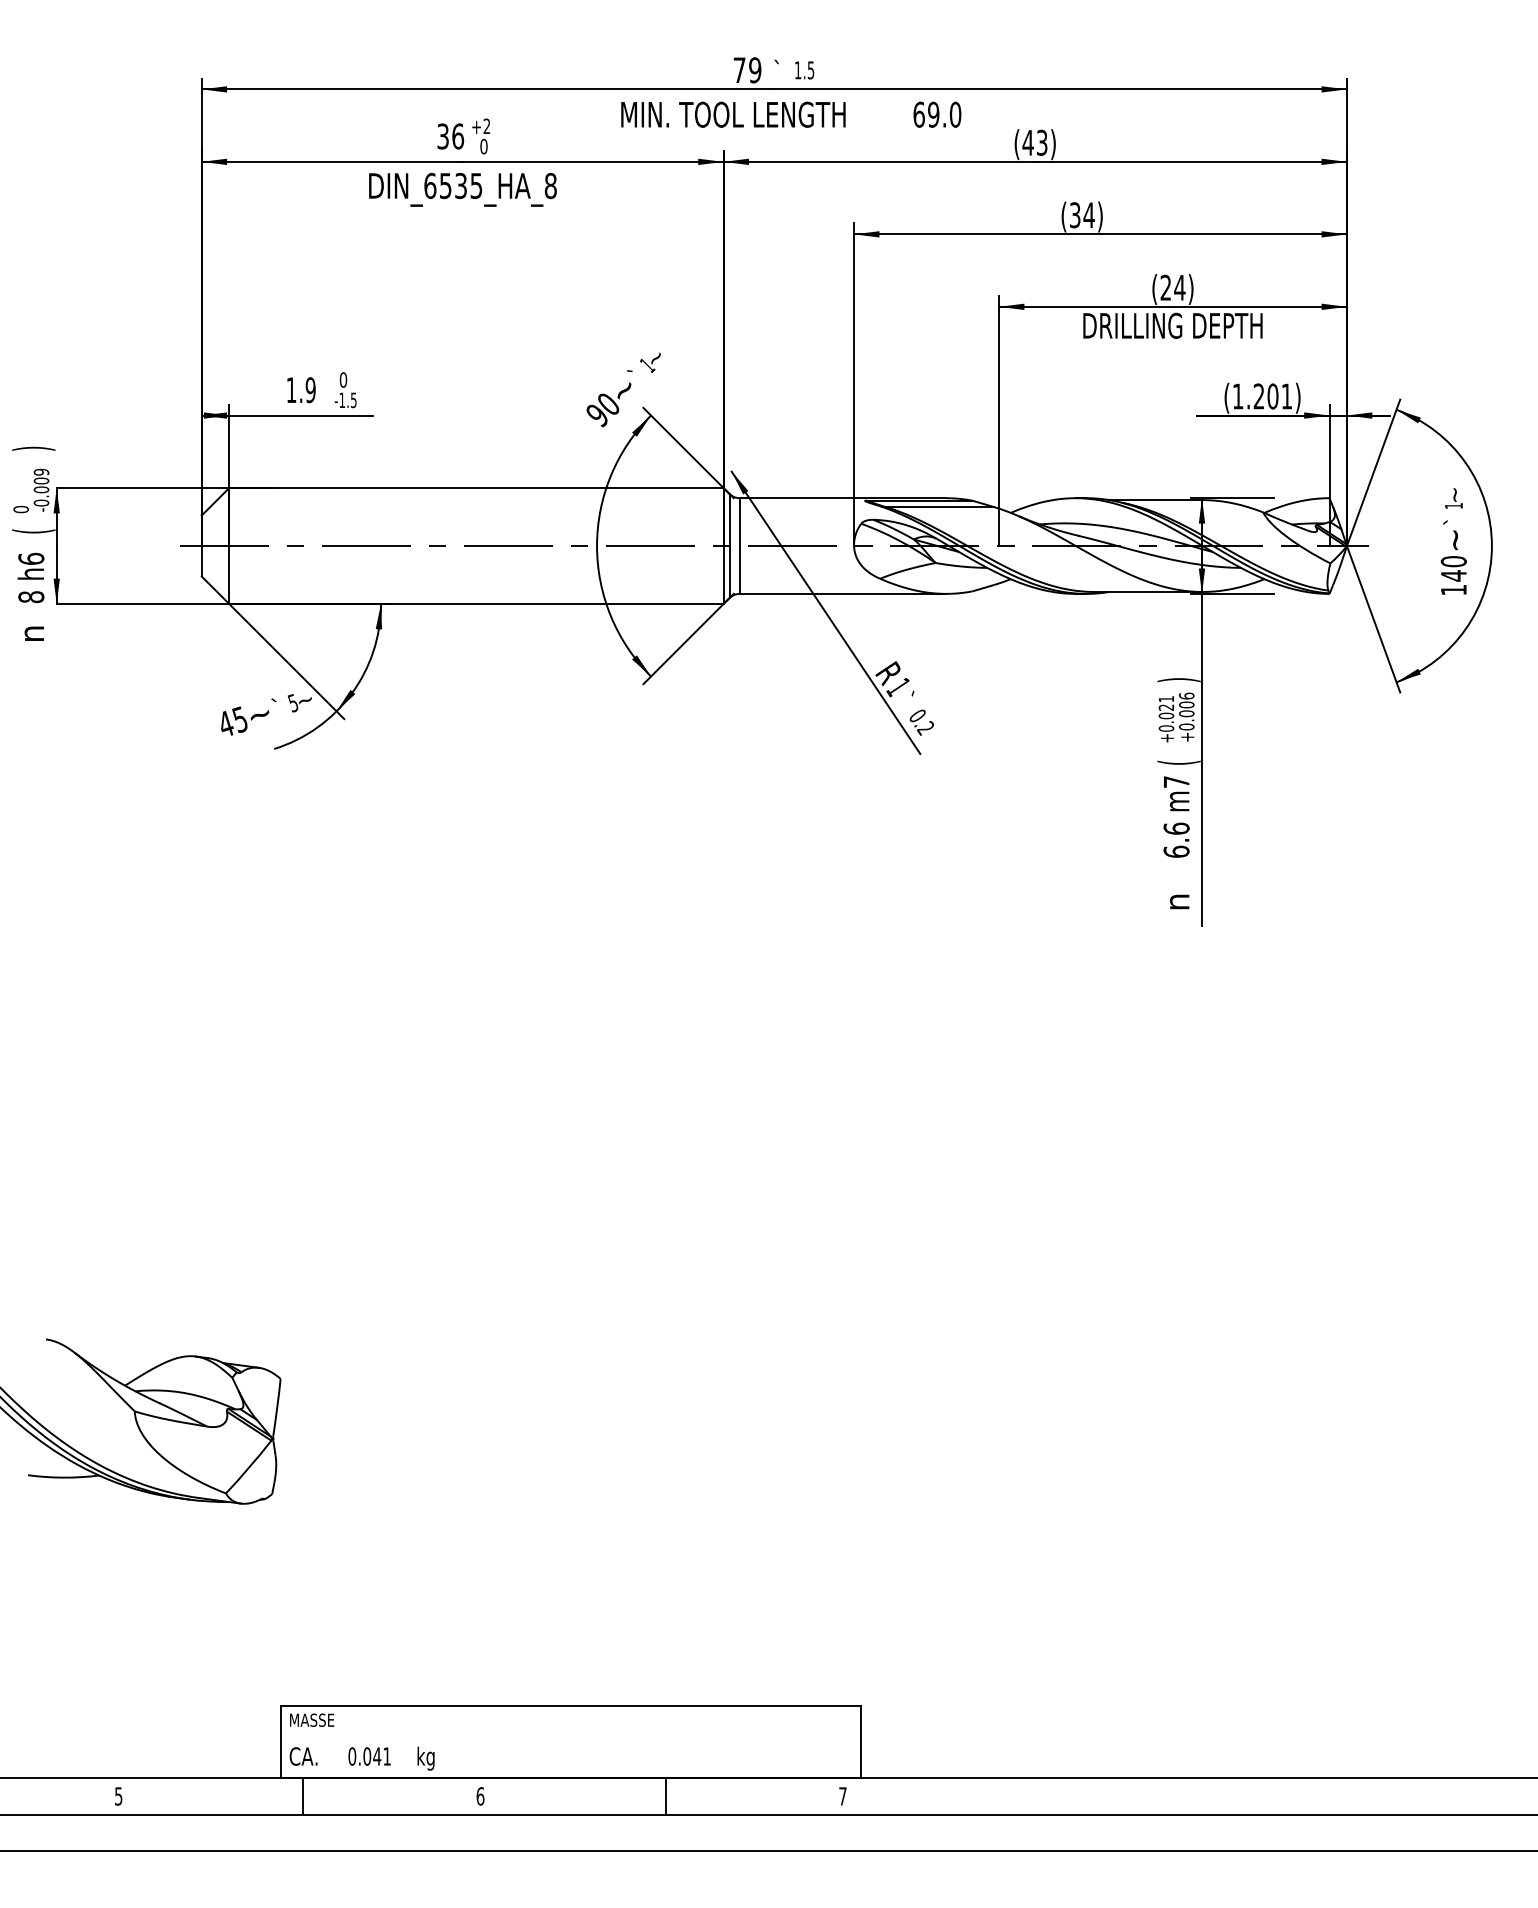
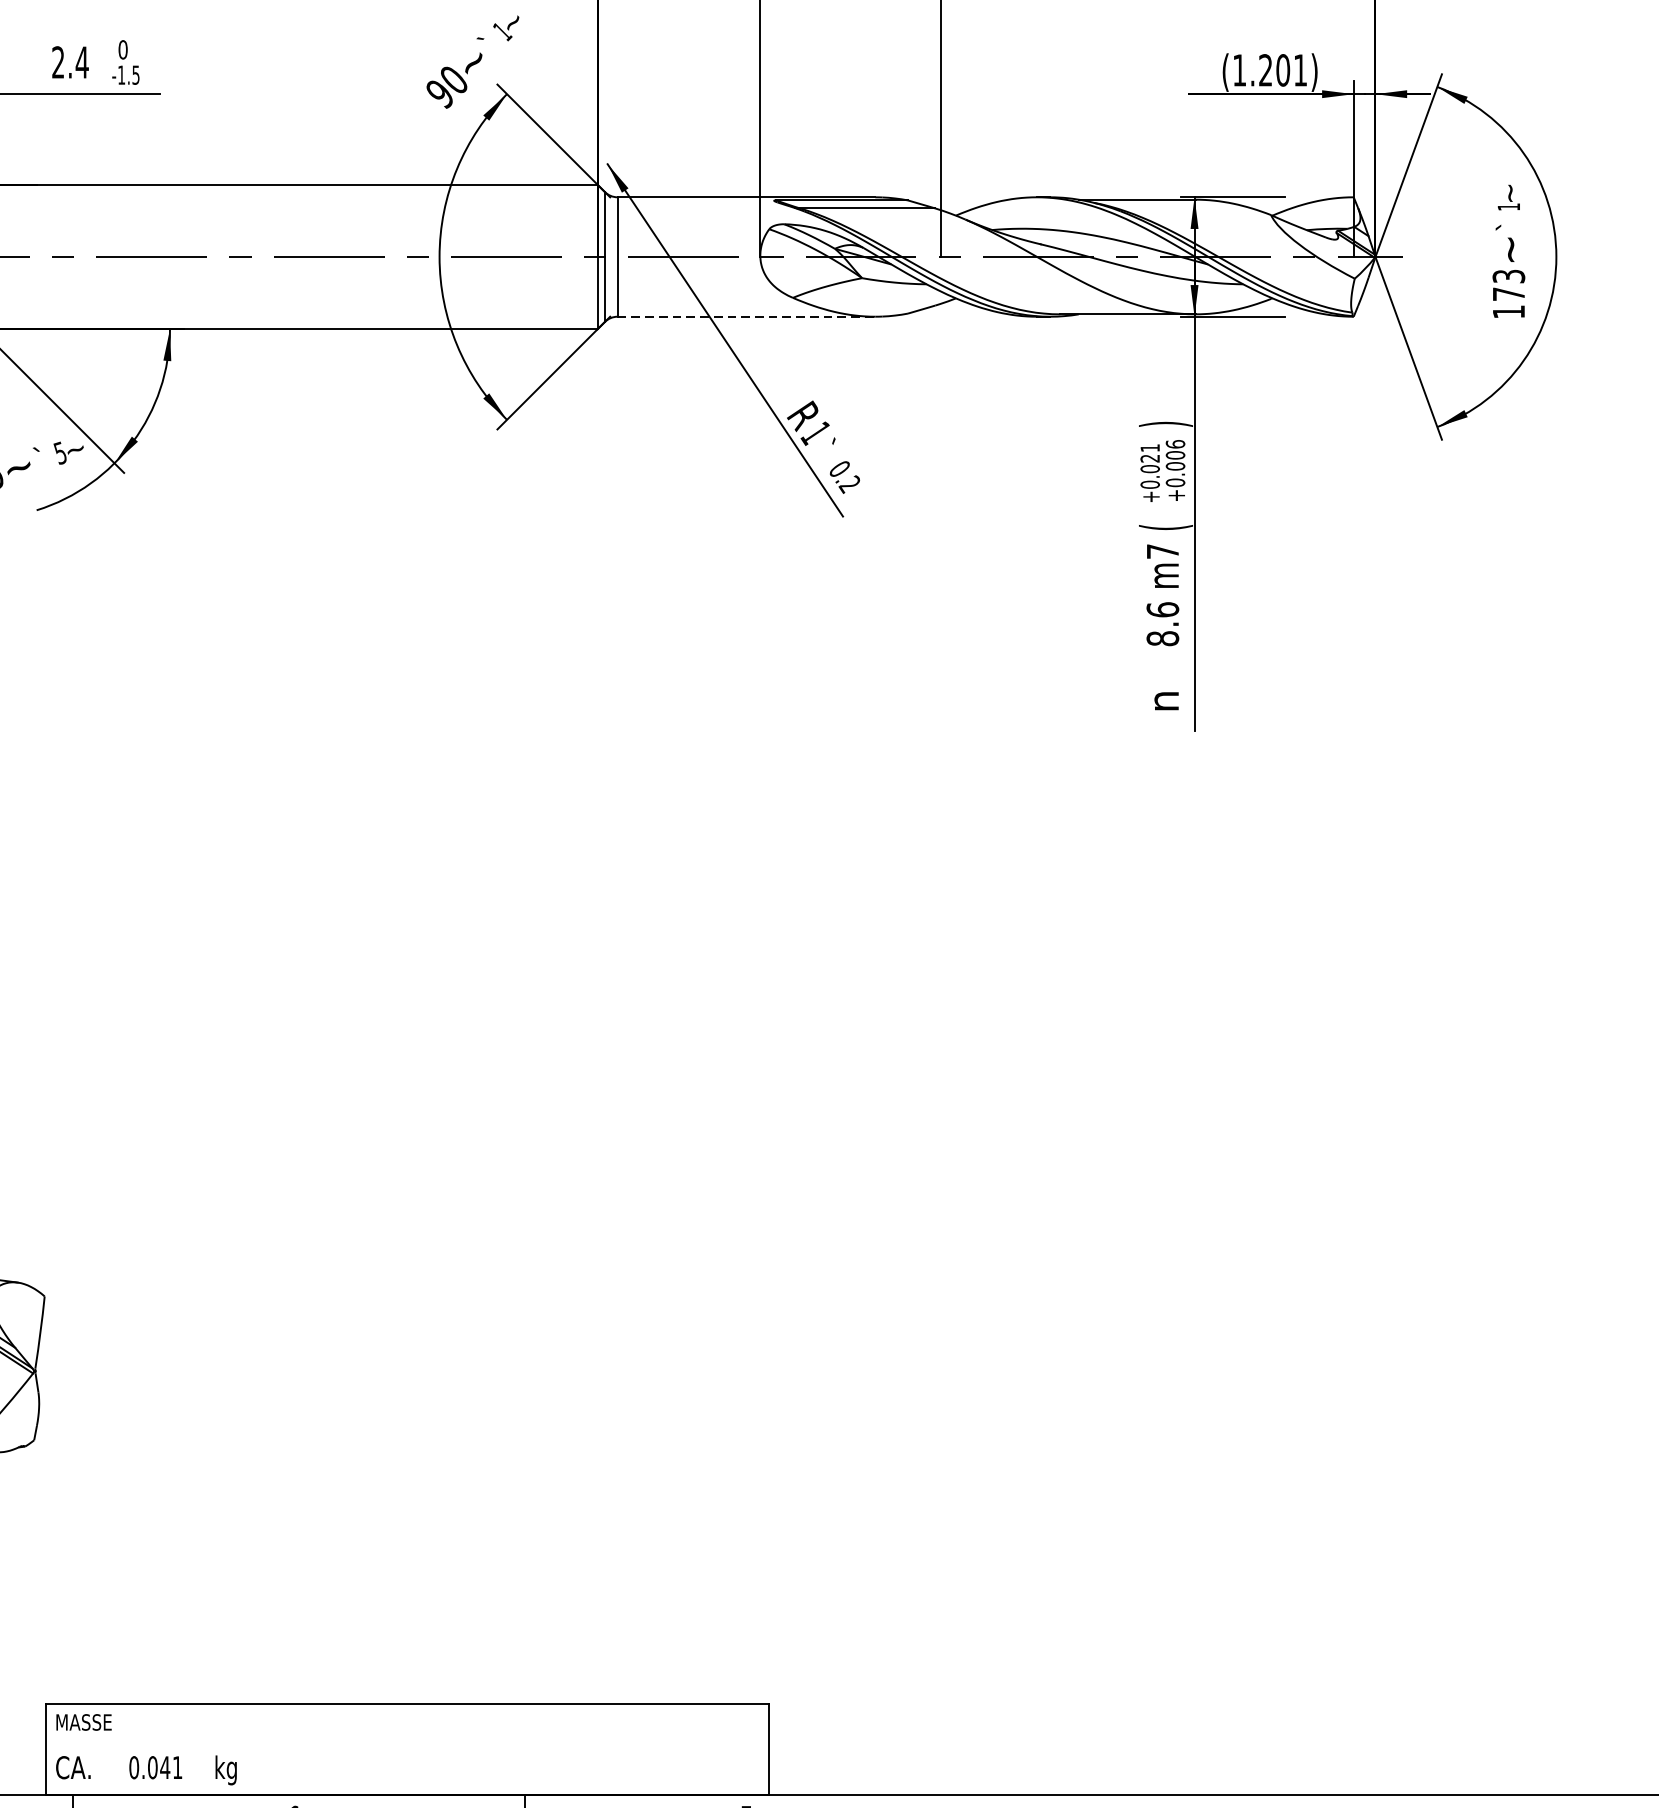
text: (300, 390) -> (69, 62), 1.9 -> 2.4
text: (1453, 568) -> (1508, 285), 140 -> 173
line: (843, 593) -> (747, 316), solid -> dashed
text: (1176, 851) -> (1162, 638), 6.6 -> 8.6

